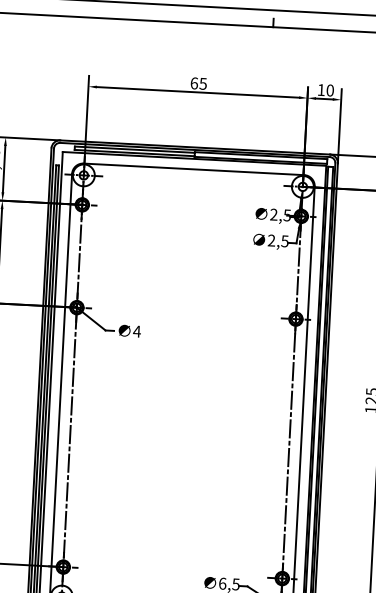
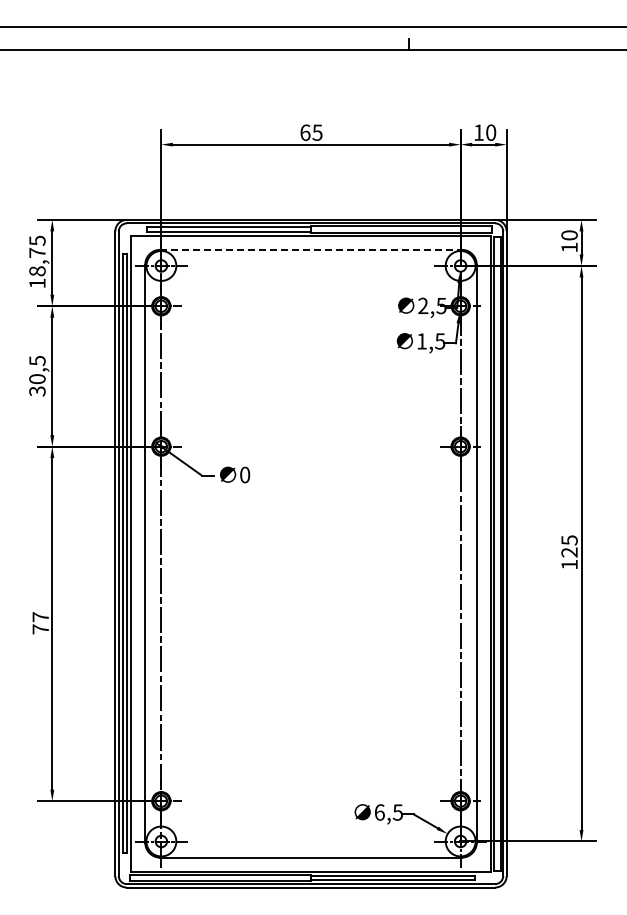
line: (194, 169) -> (311, 249), solid -> dashed
text: (271, 240) -> (421, 341), 2,5 -> 1,5
text: (136, 331) -> (244, 474), 4 -> 0

